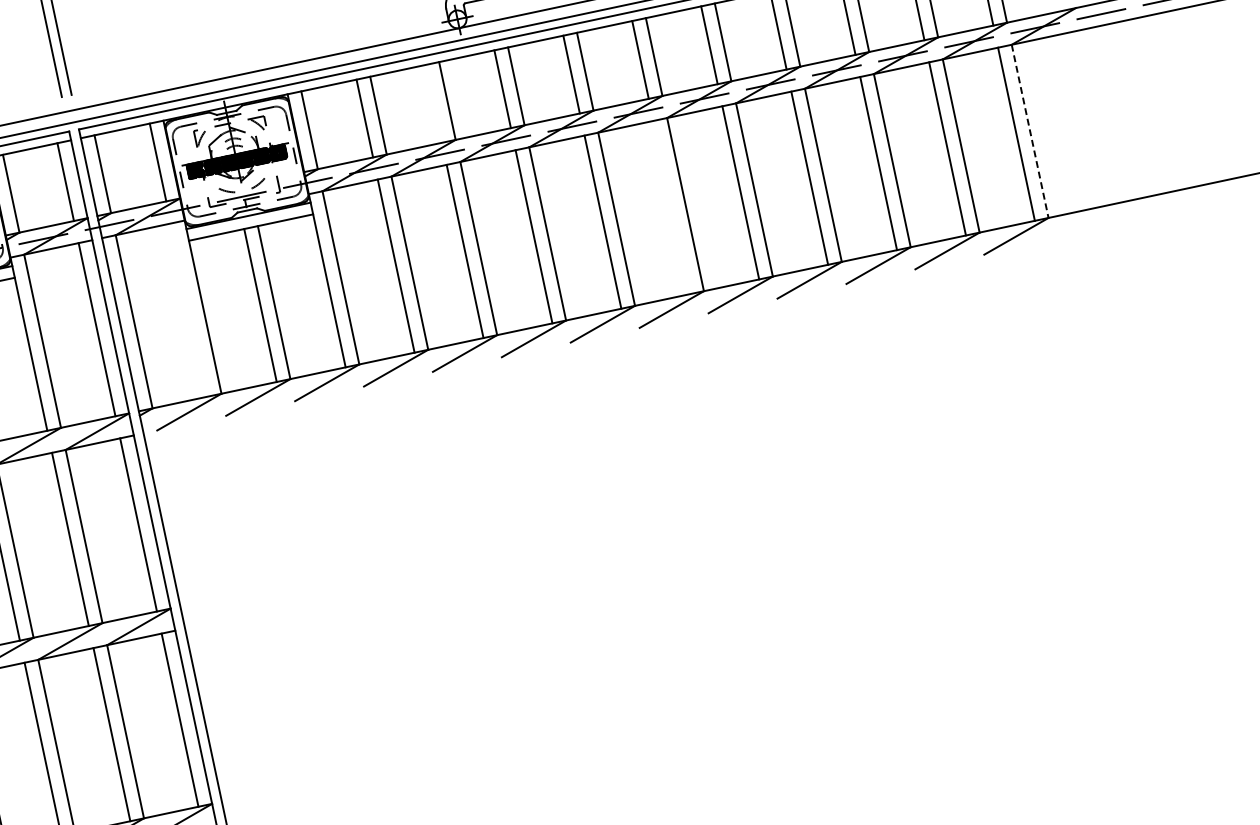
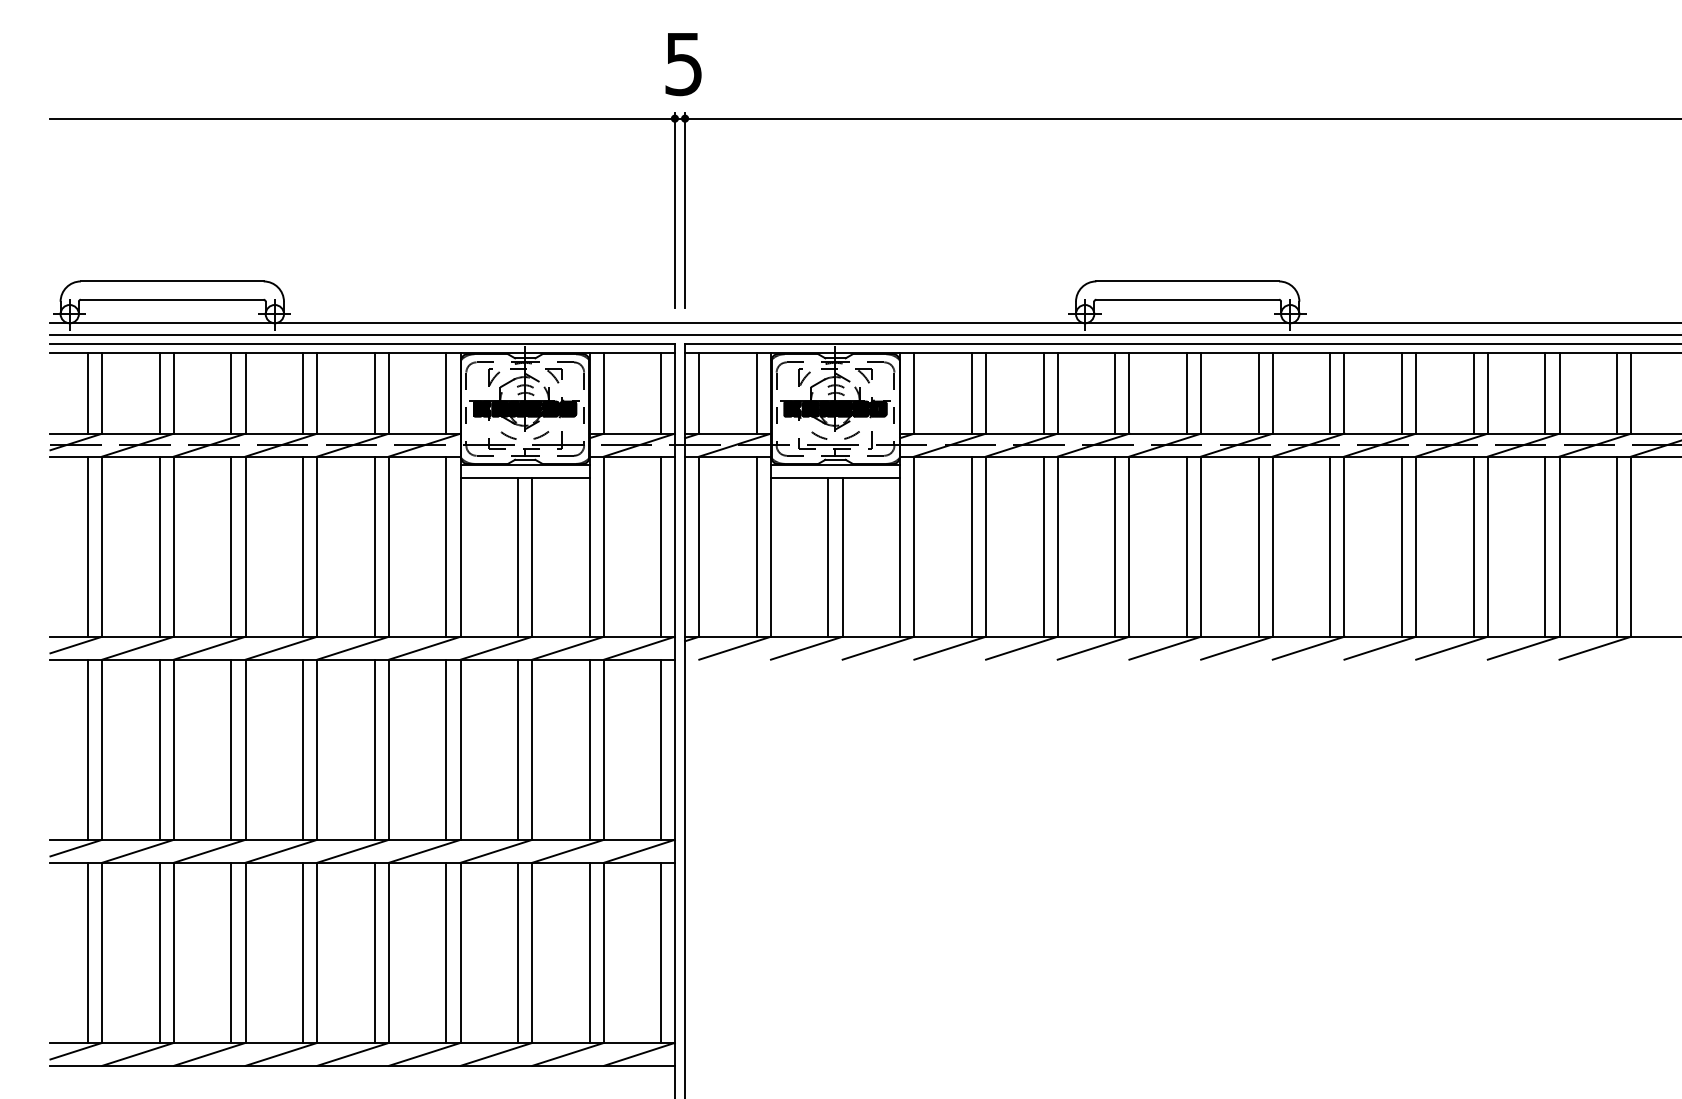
line: (433, 103) -> (1043, 392), added
line: (1030, 132) -> (1631, 547), dashed -> solid
line: (671, 207) -> (1258, 546), added
line: (189, 309) -> (756, 546), added

